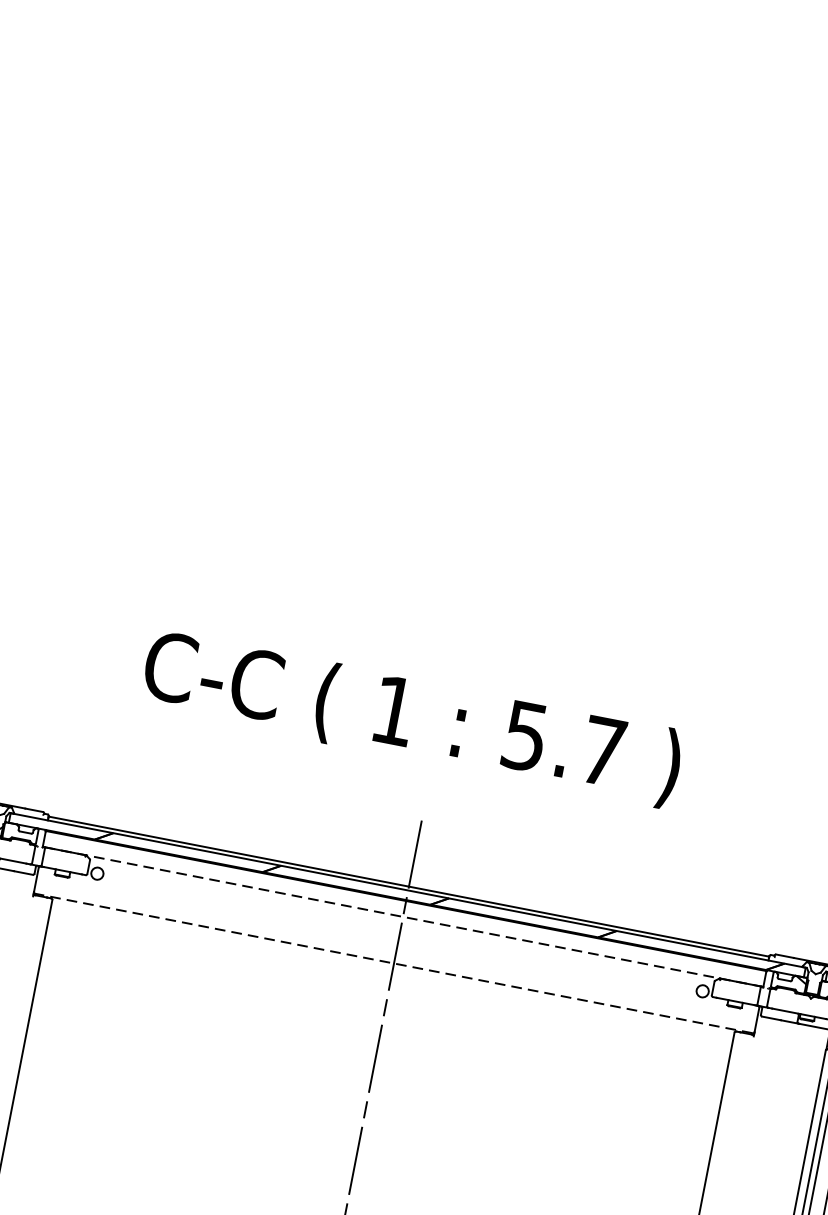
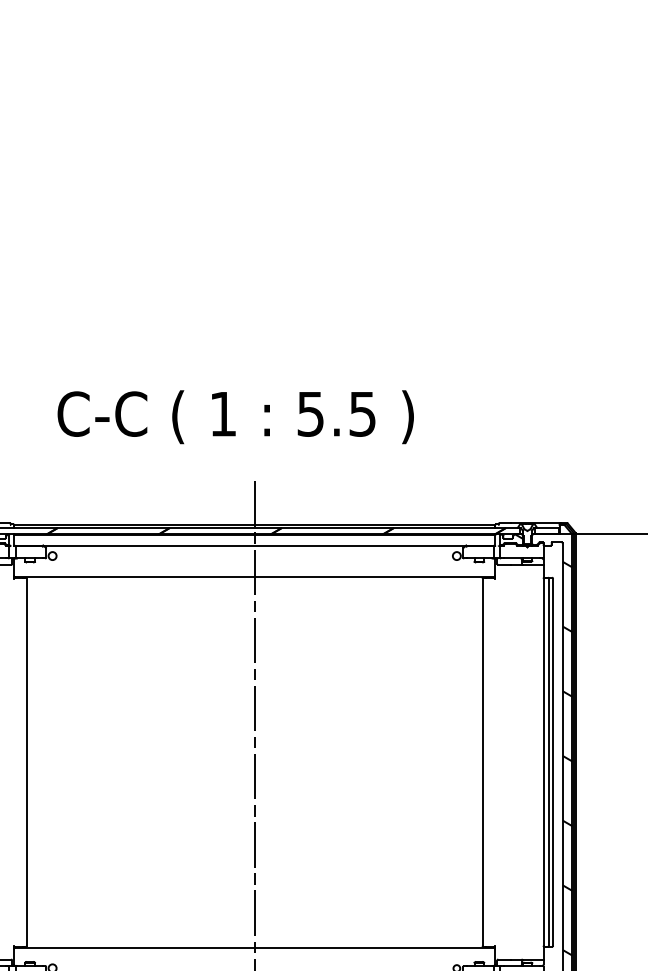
text: (602, 751) -> (362, 414), 5.7 -> 5.5
line: (404, 916) -> (255, 545), dashed -> solid
line: (393, 963) -> (254, 576), dashed -> solid

